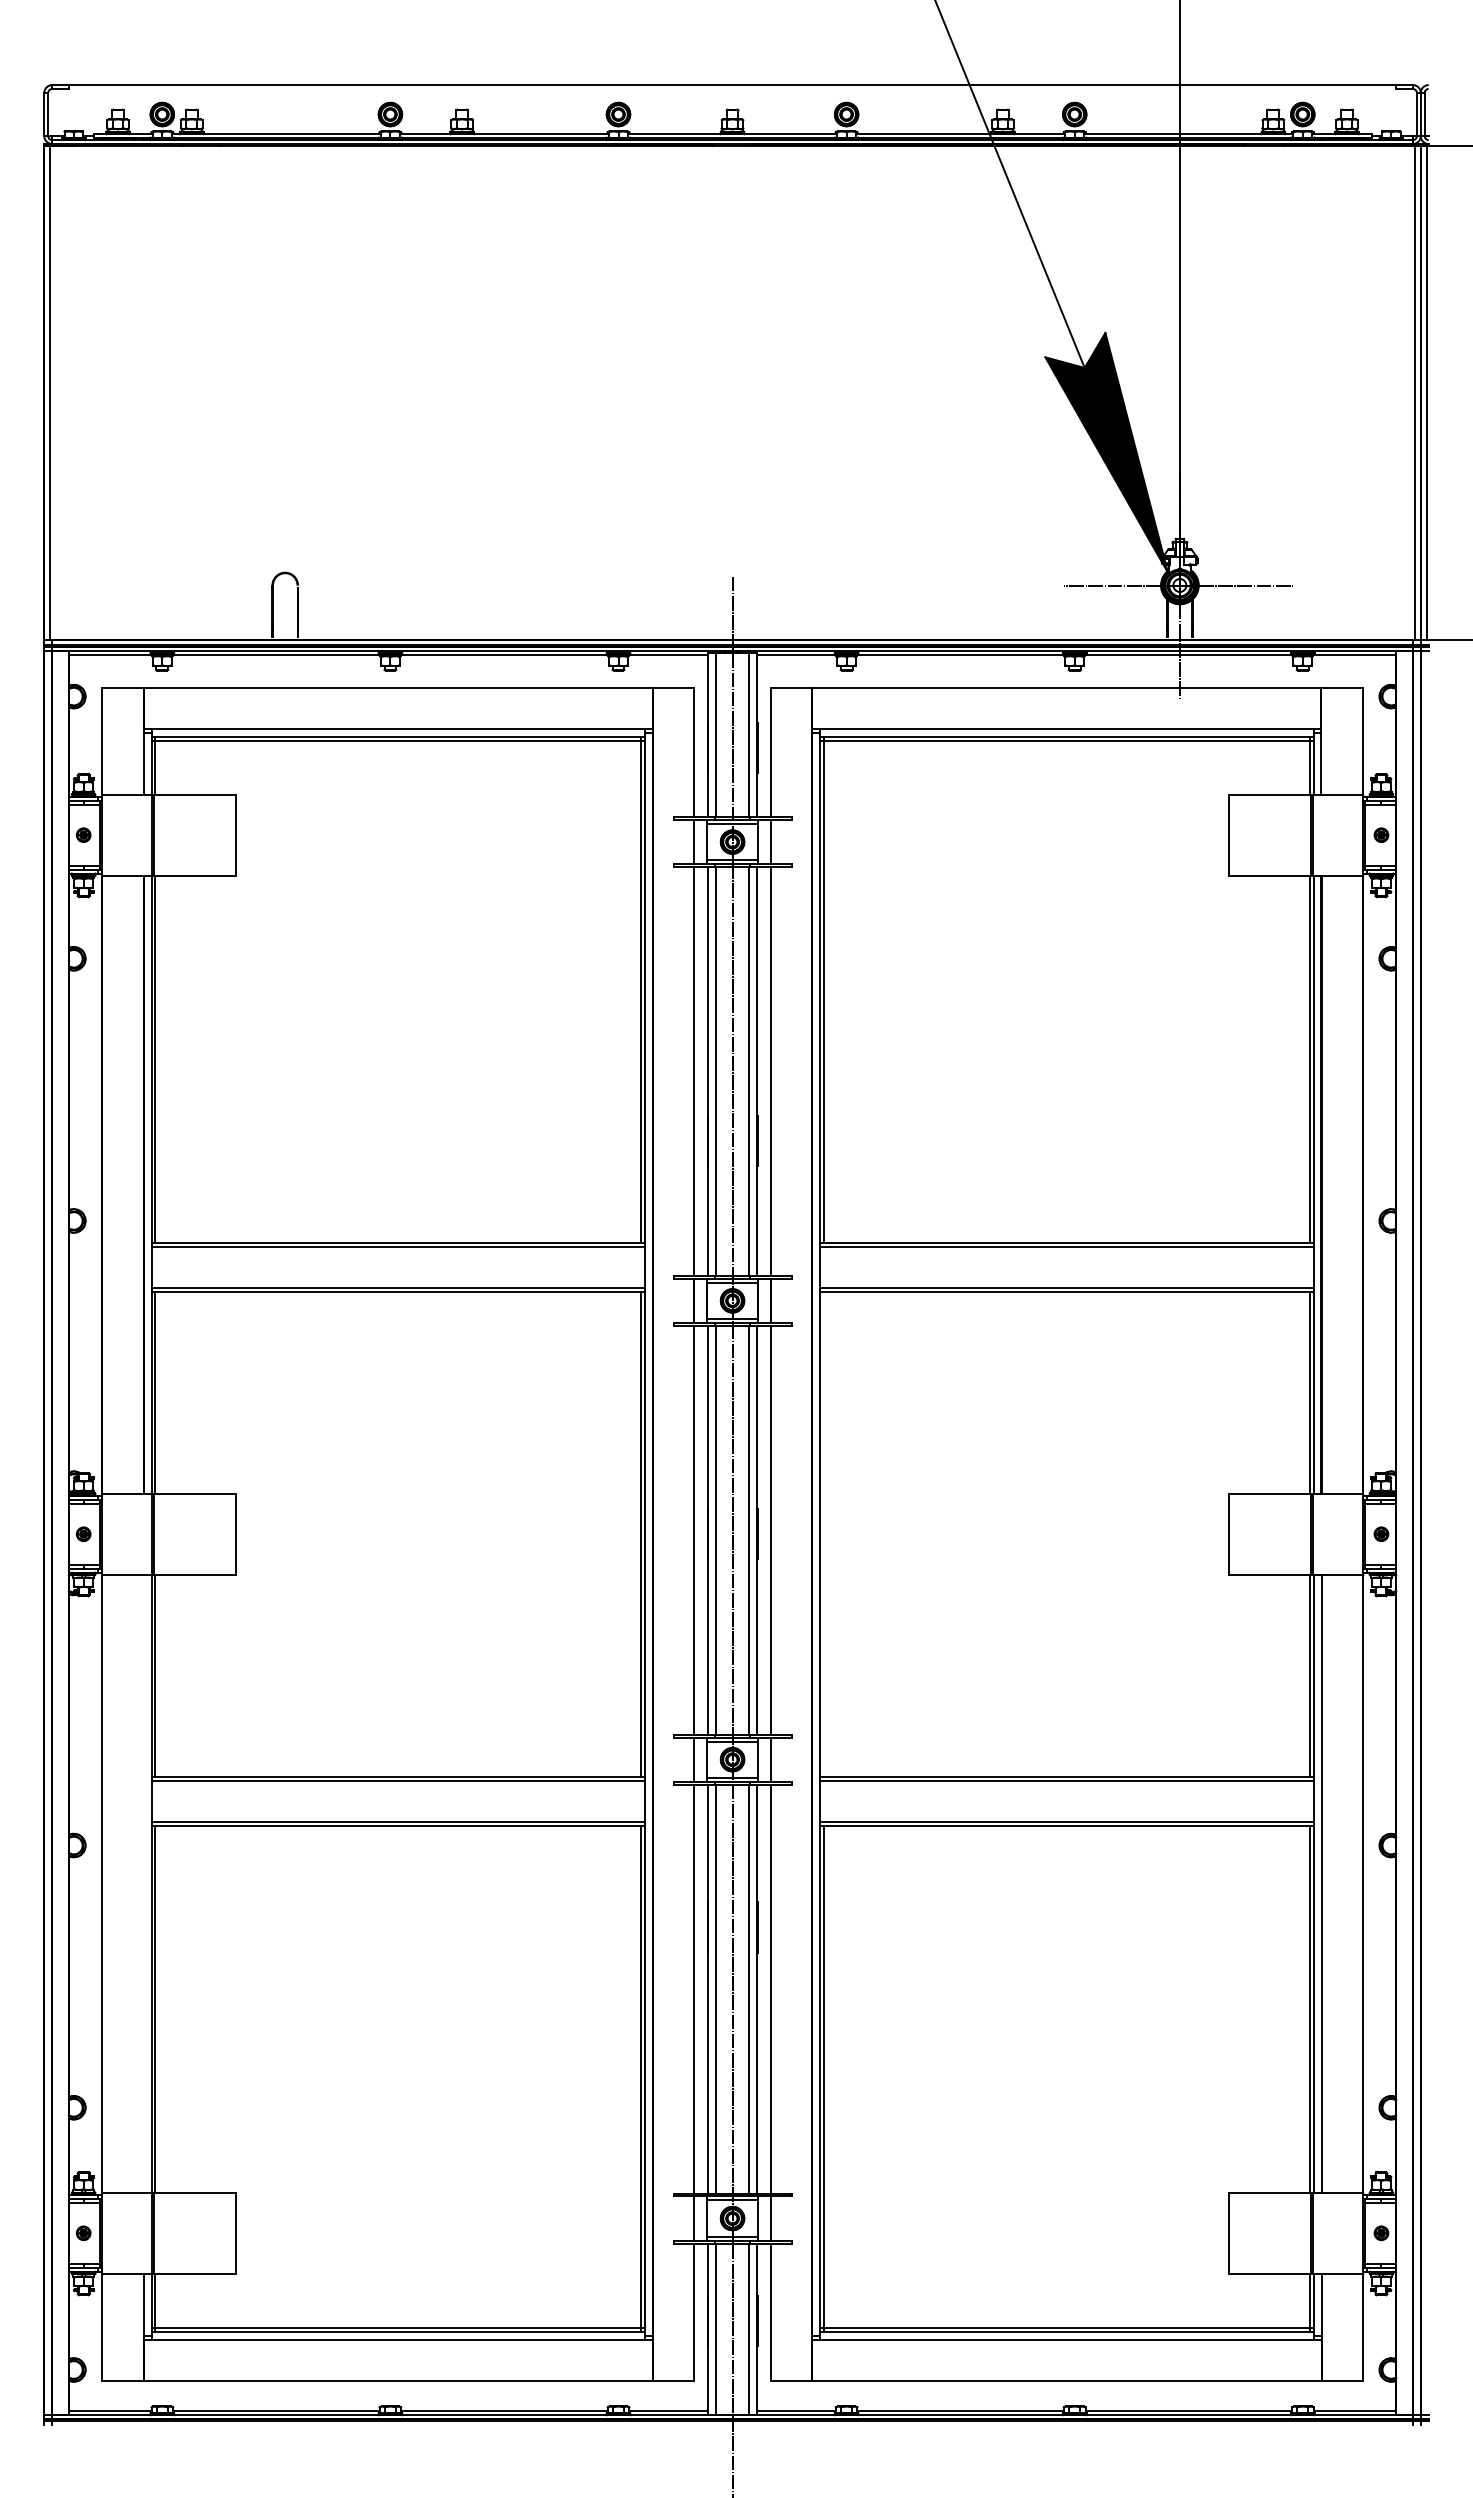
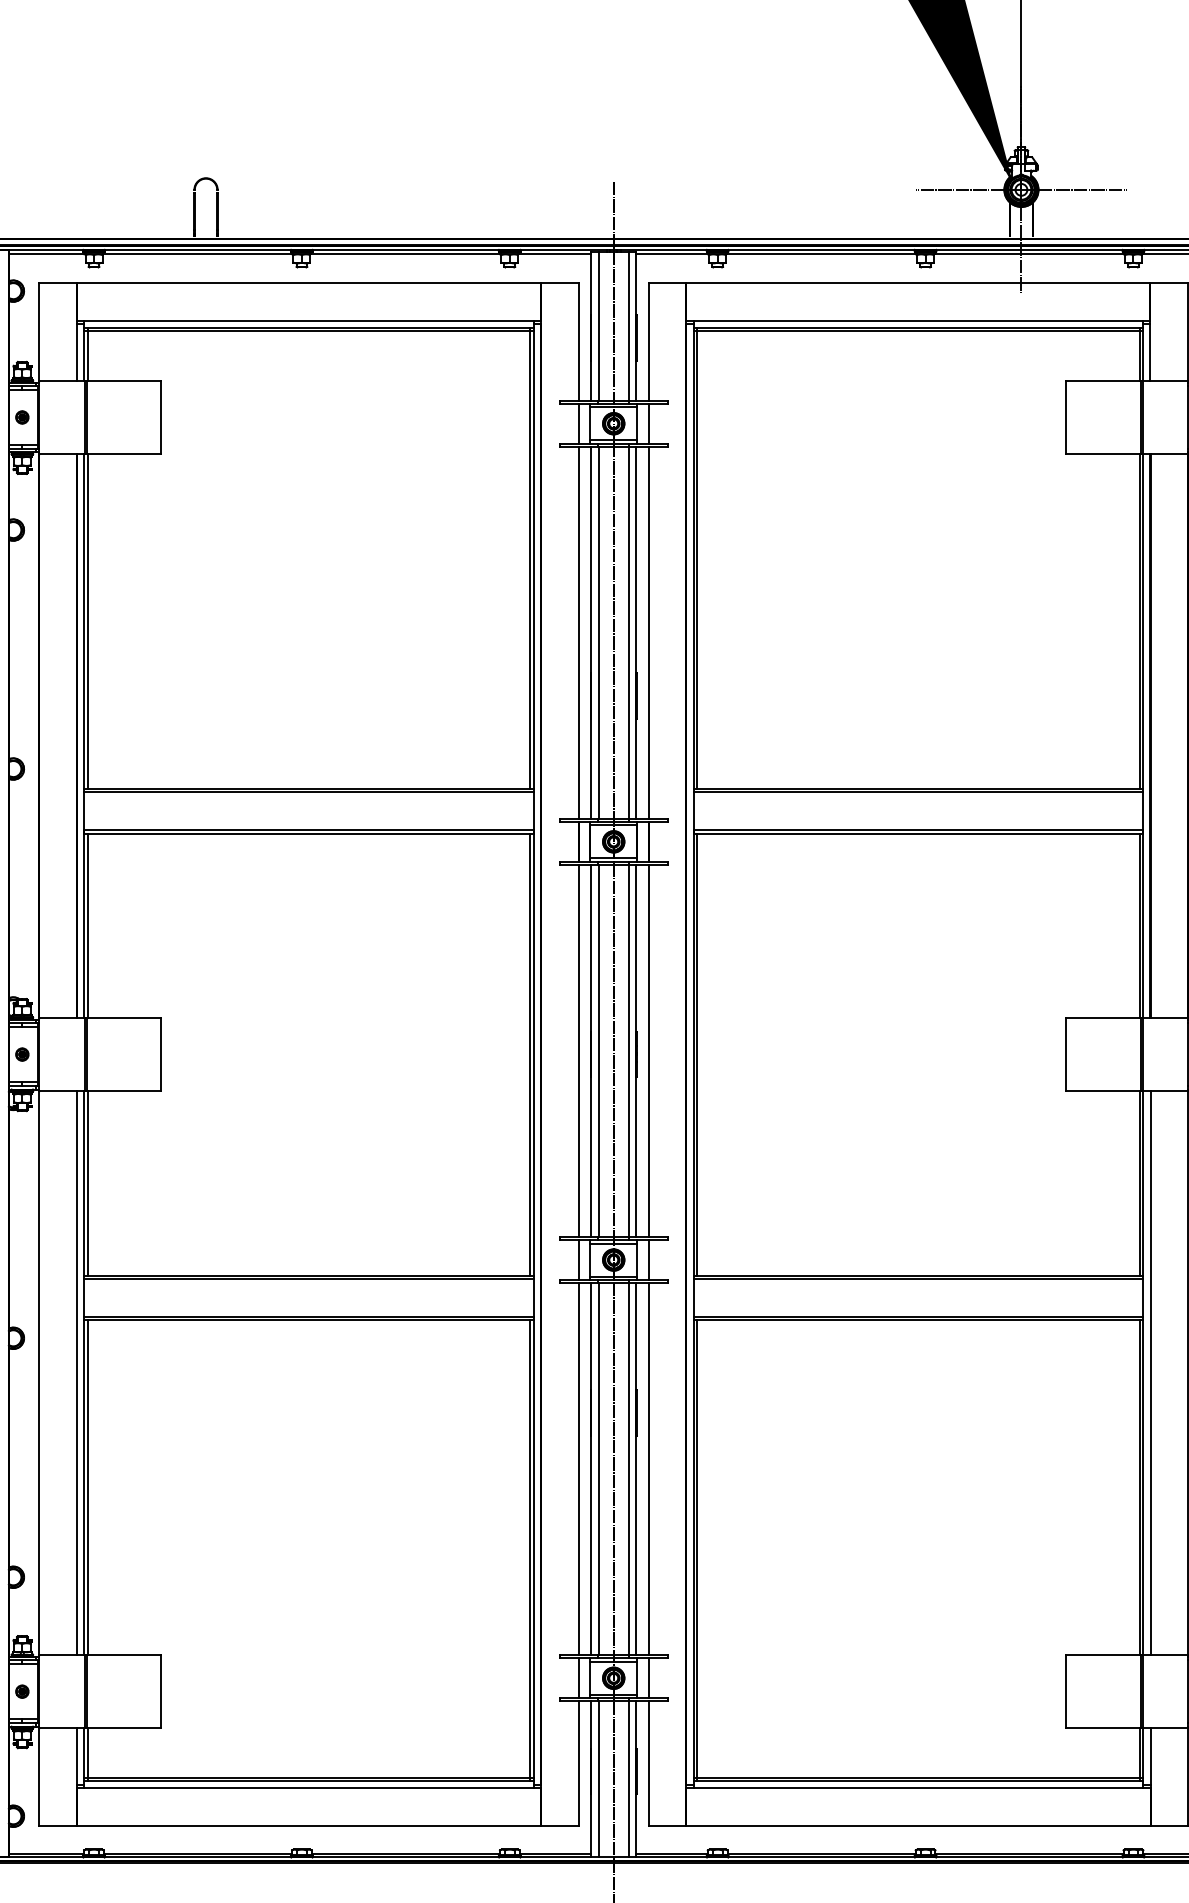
line: (824, 1533) -> (697, 1053), added
line: (143, 1883) -> (76, 1372), added

